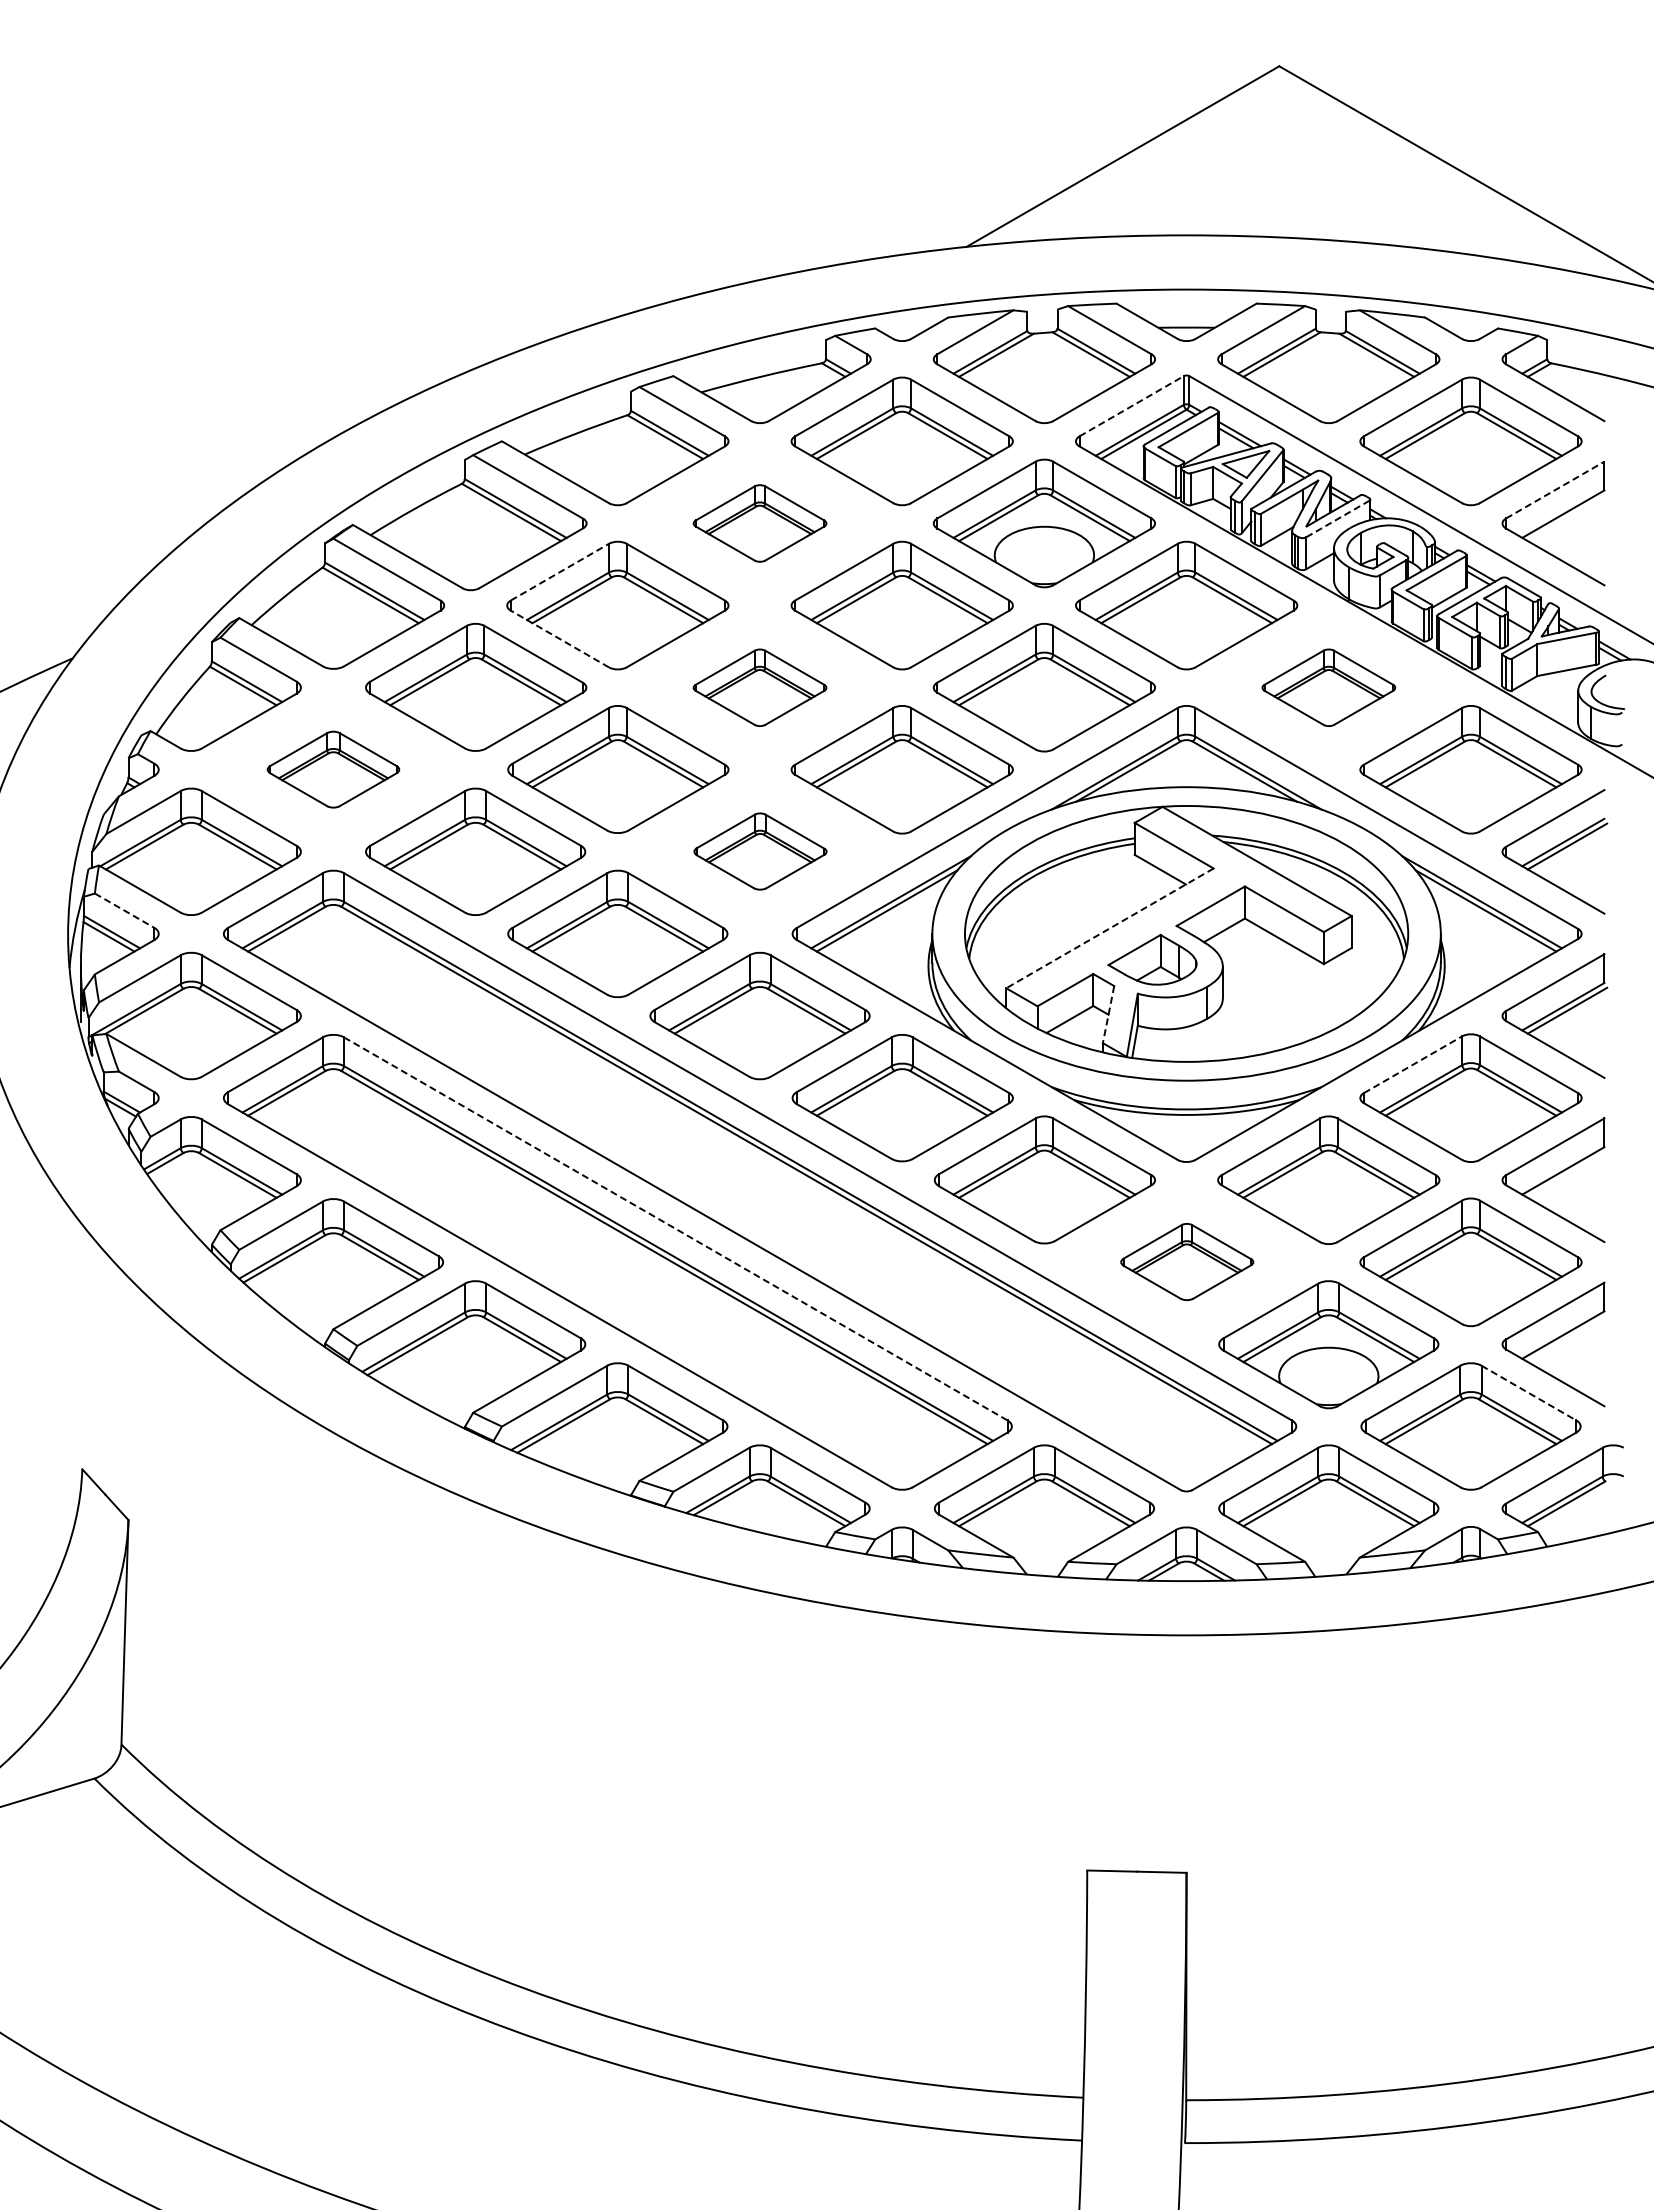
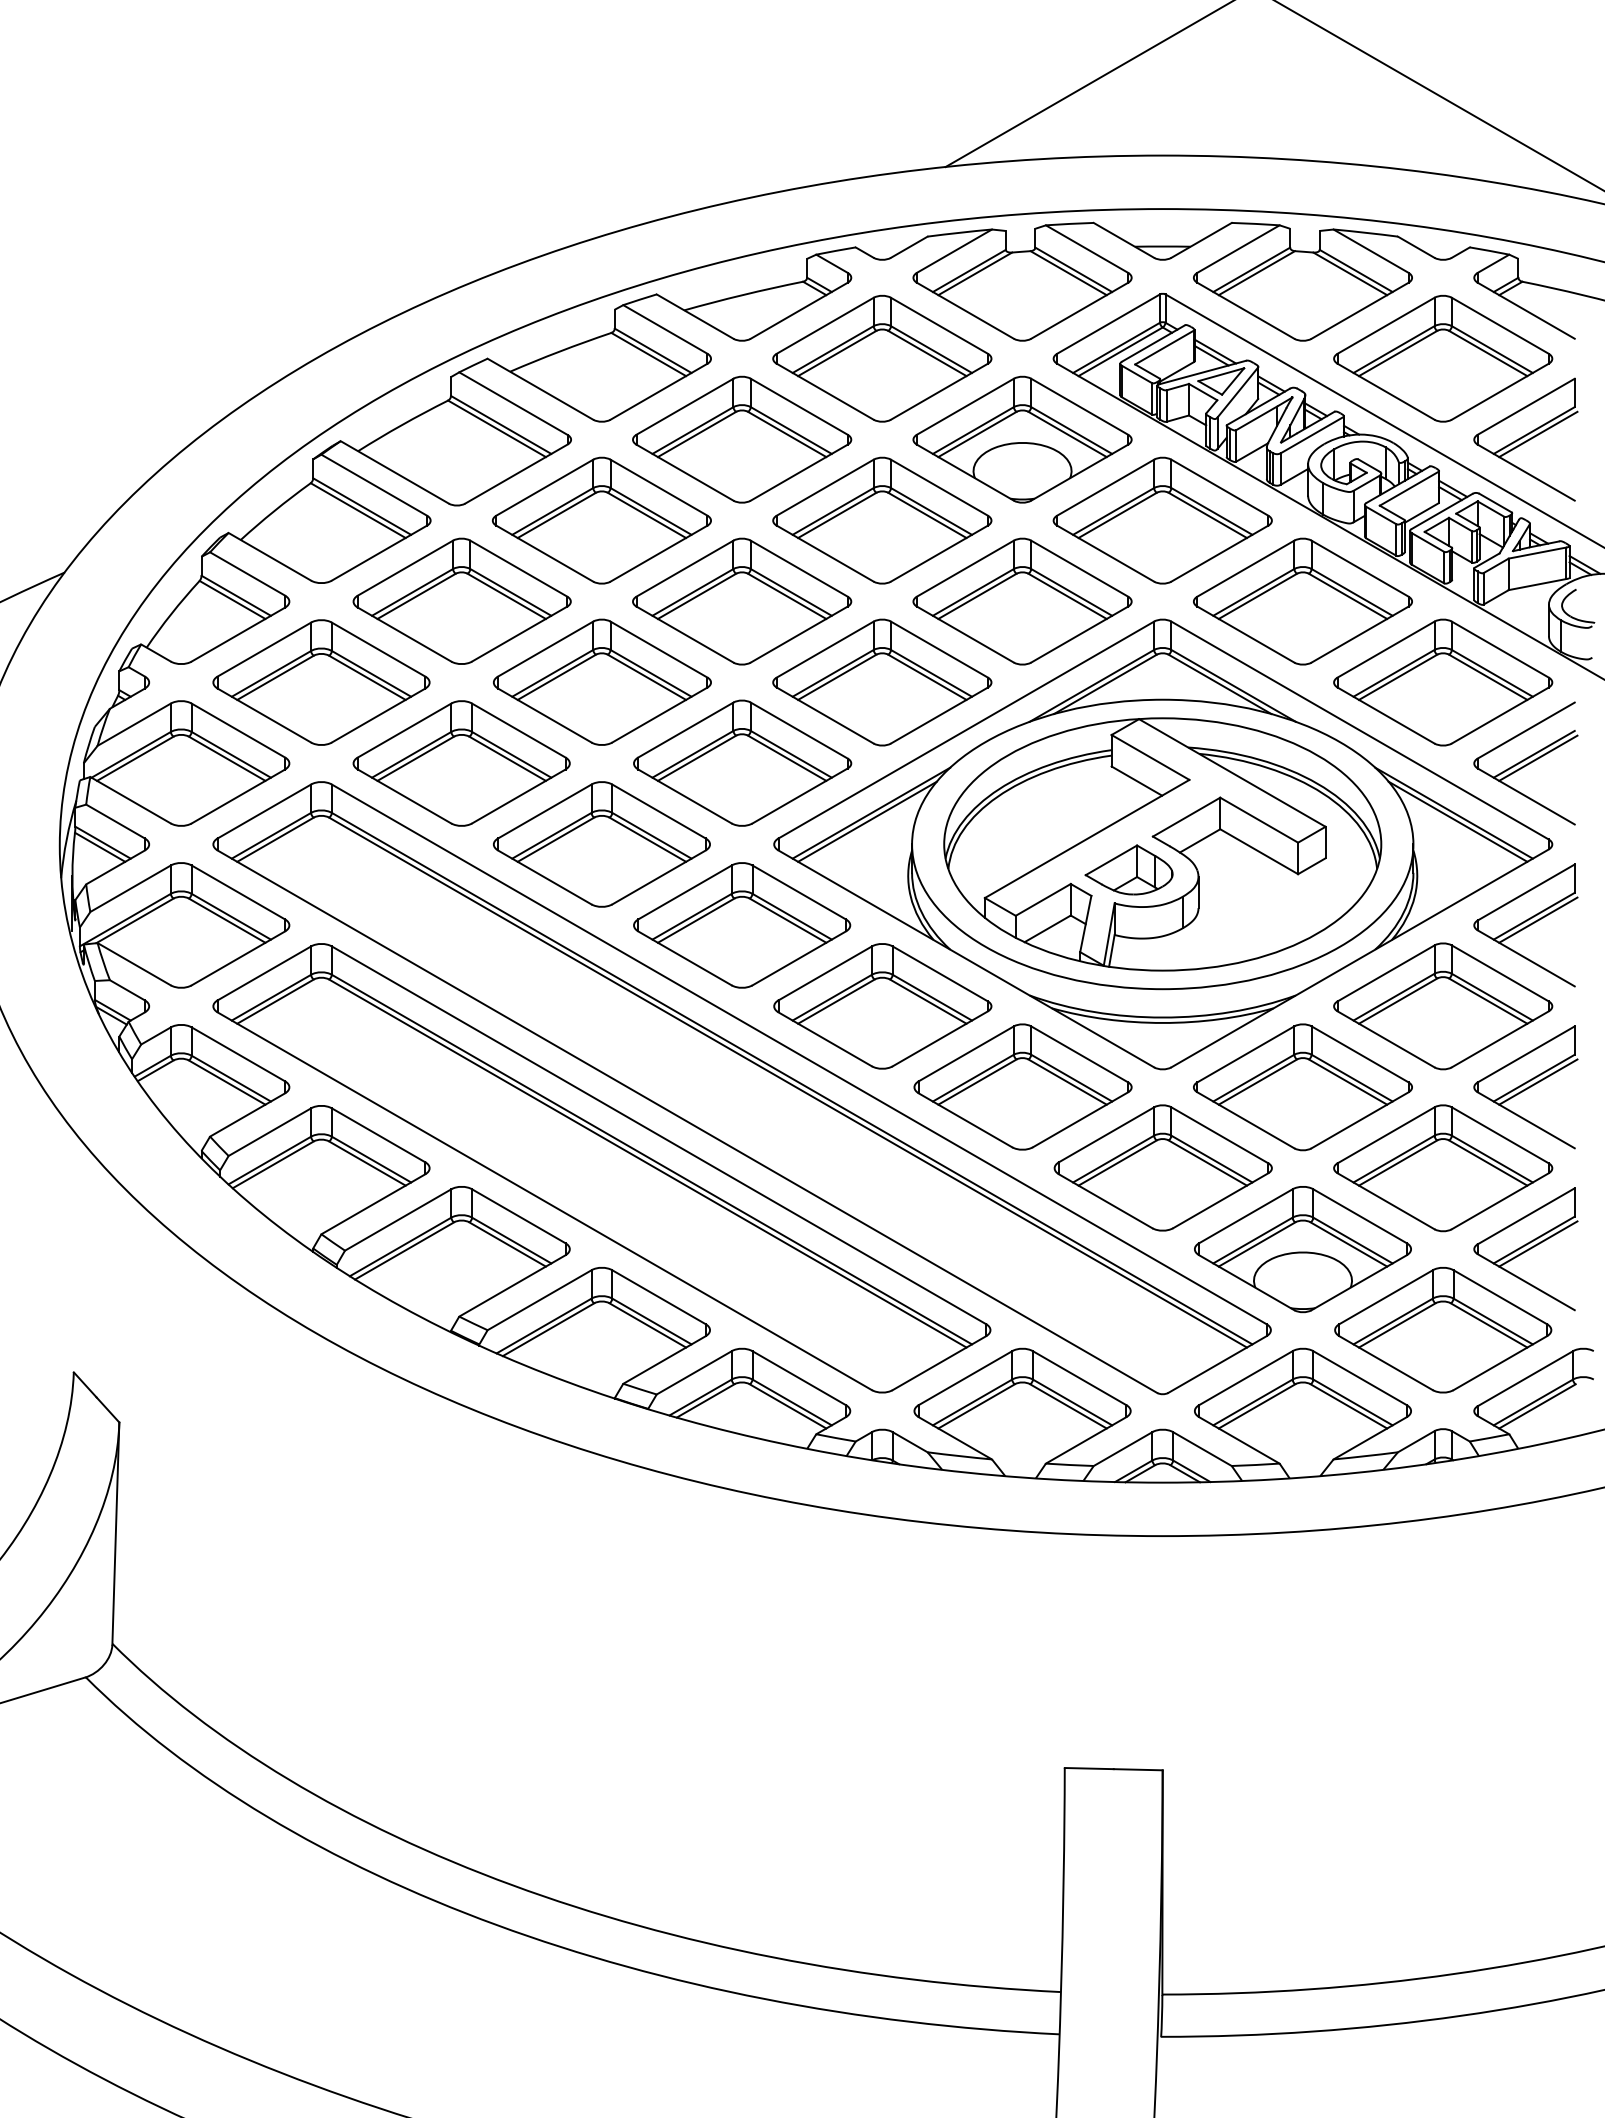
line: (1132, 405) -> (1109, 323), dashed -> solid
line: (1555, 490) -> (1526, 407), dashed -> solid
line: (1338, 518) -> (1312, 434), dashed -> solid
line: (1567, 518) -> (1538, 434), added
part: (759, 523) -> (741, 439), size x1.67
line: (559, 572) -> (544, 488), dashed -> solid
line: (559, 639) -> (544, 554), dashed -> solid
part: (759, 687) -> (741, 601), size x1.67
part: (1328, 687) -> (1302, 601), size x1.67
part: (333, 769) -> (321, 682), size x1.67
part: (760, 851) -> (742, 763), size x1.67
line: (125, 910) -> (116, 821), dashed -> solid
line: (1109, 928) -> (1086, 839), dashed -> solid
line: (1108, 1015) -> (1085, 924), dashed -> solid
line: (1413, 1064) -> (1386, 973), dashed -> solid
line: (1567, 1174) -> (1538, 1081), added
line: (676, 1229) -> (659, 1135), dashed -> solid
part: (1187, 1261) -> (1163, 1167), size x1.67
line: (1567, 1339) -> (1538, 1244), added
line: (1528, 1393) -> (1499, 1297), dashed -> solid

